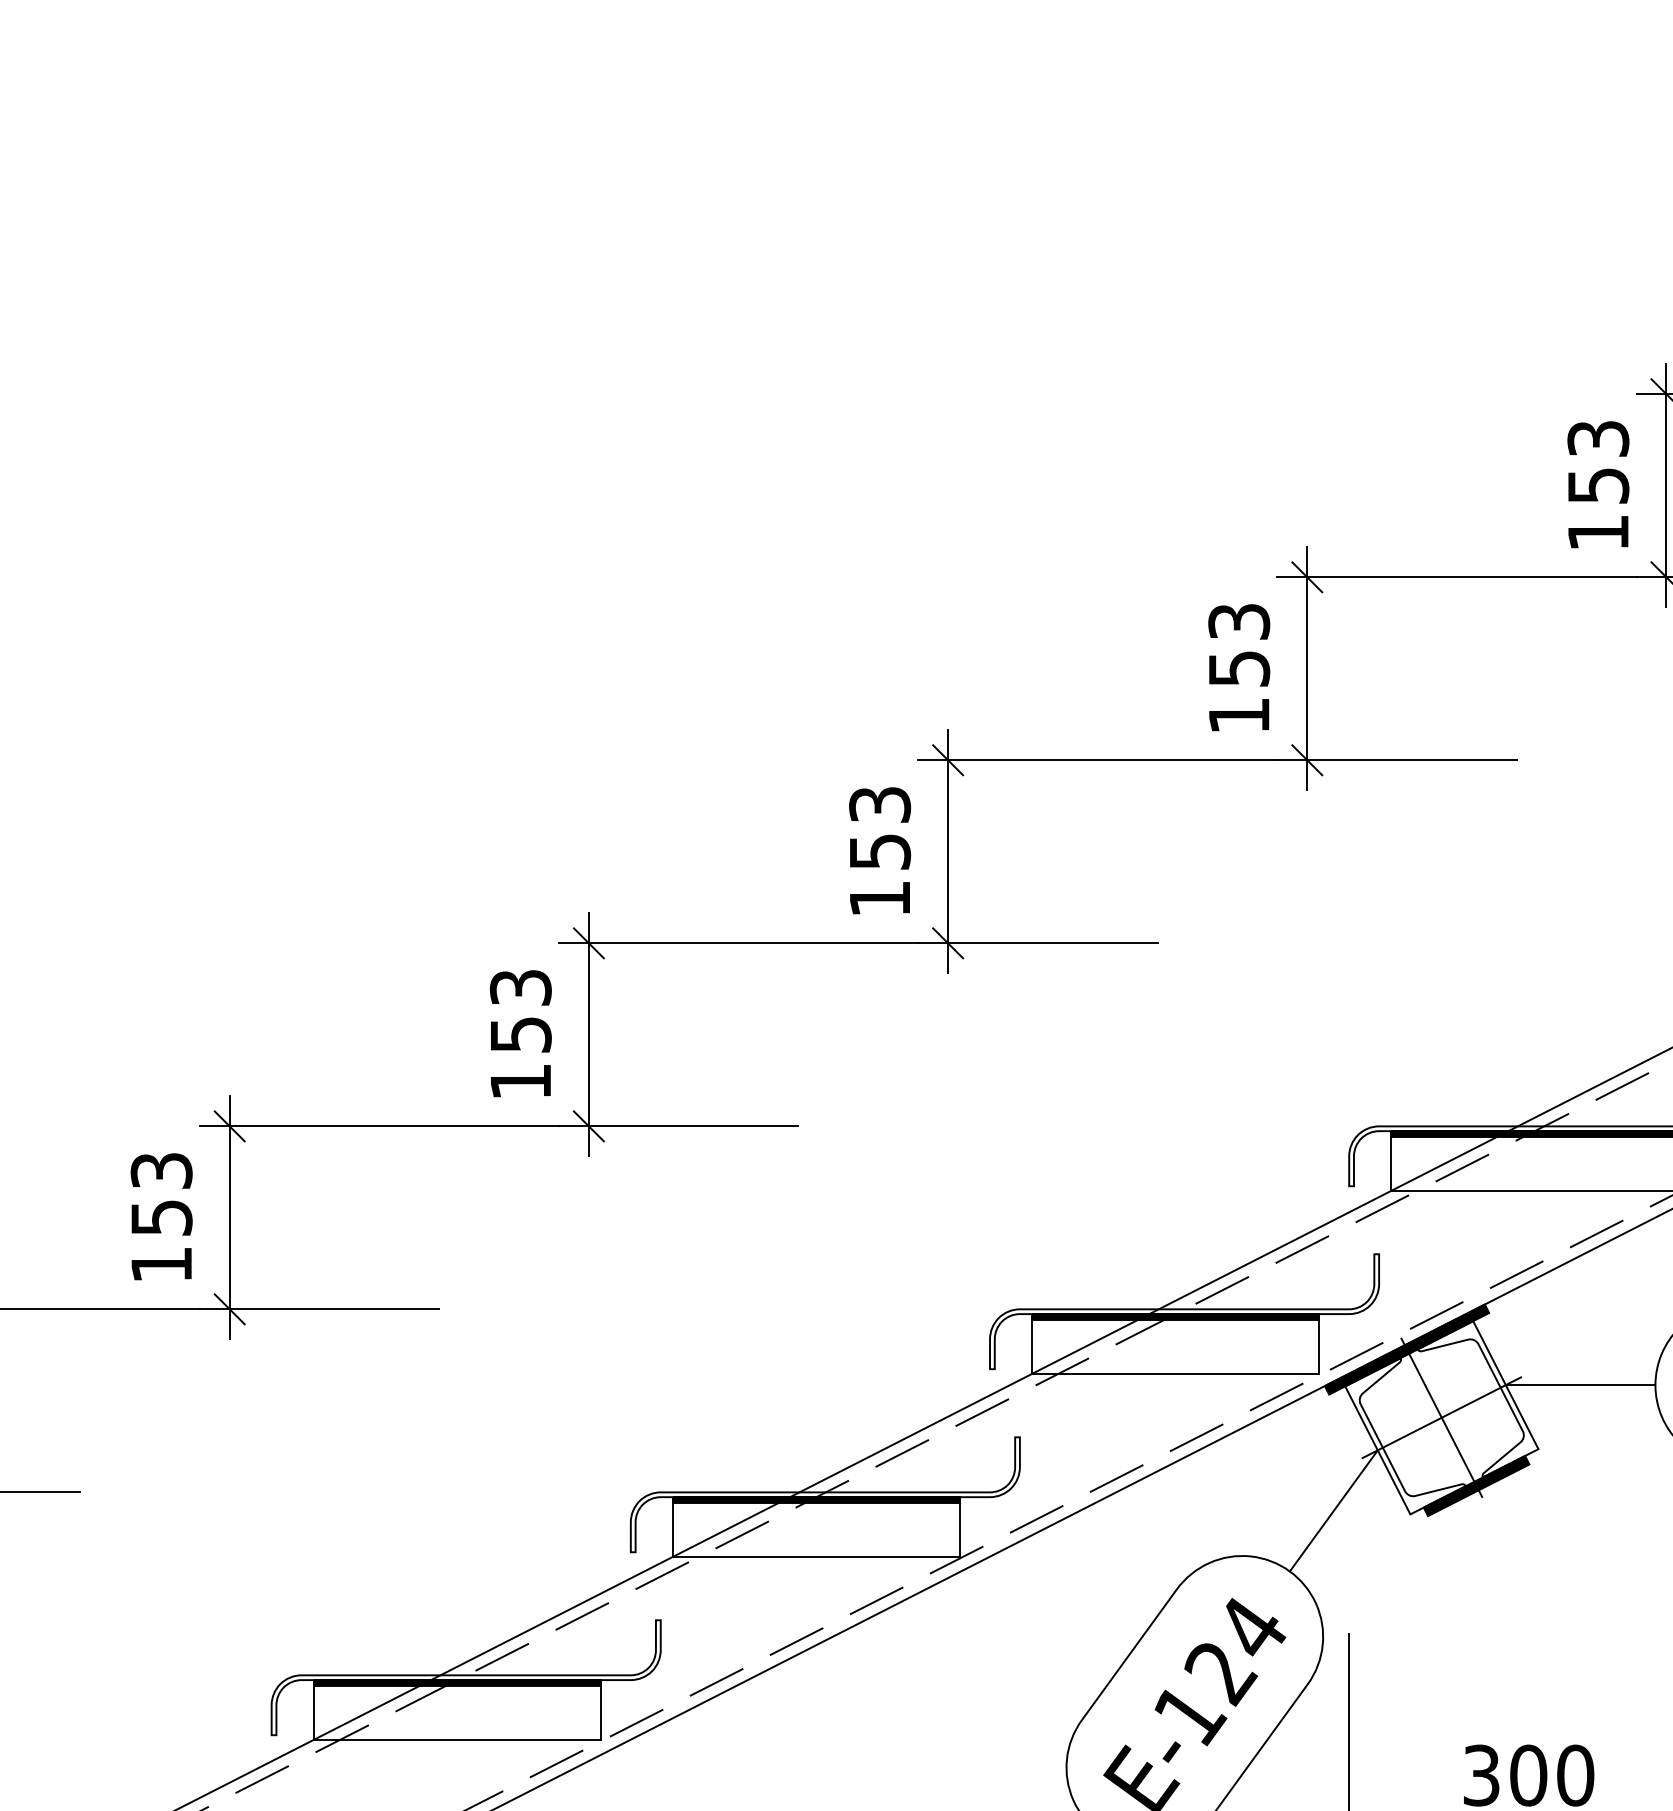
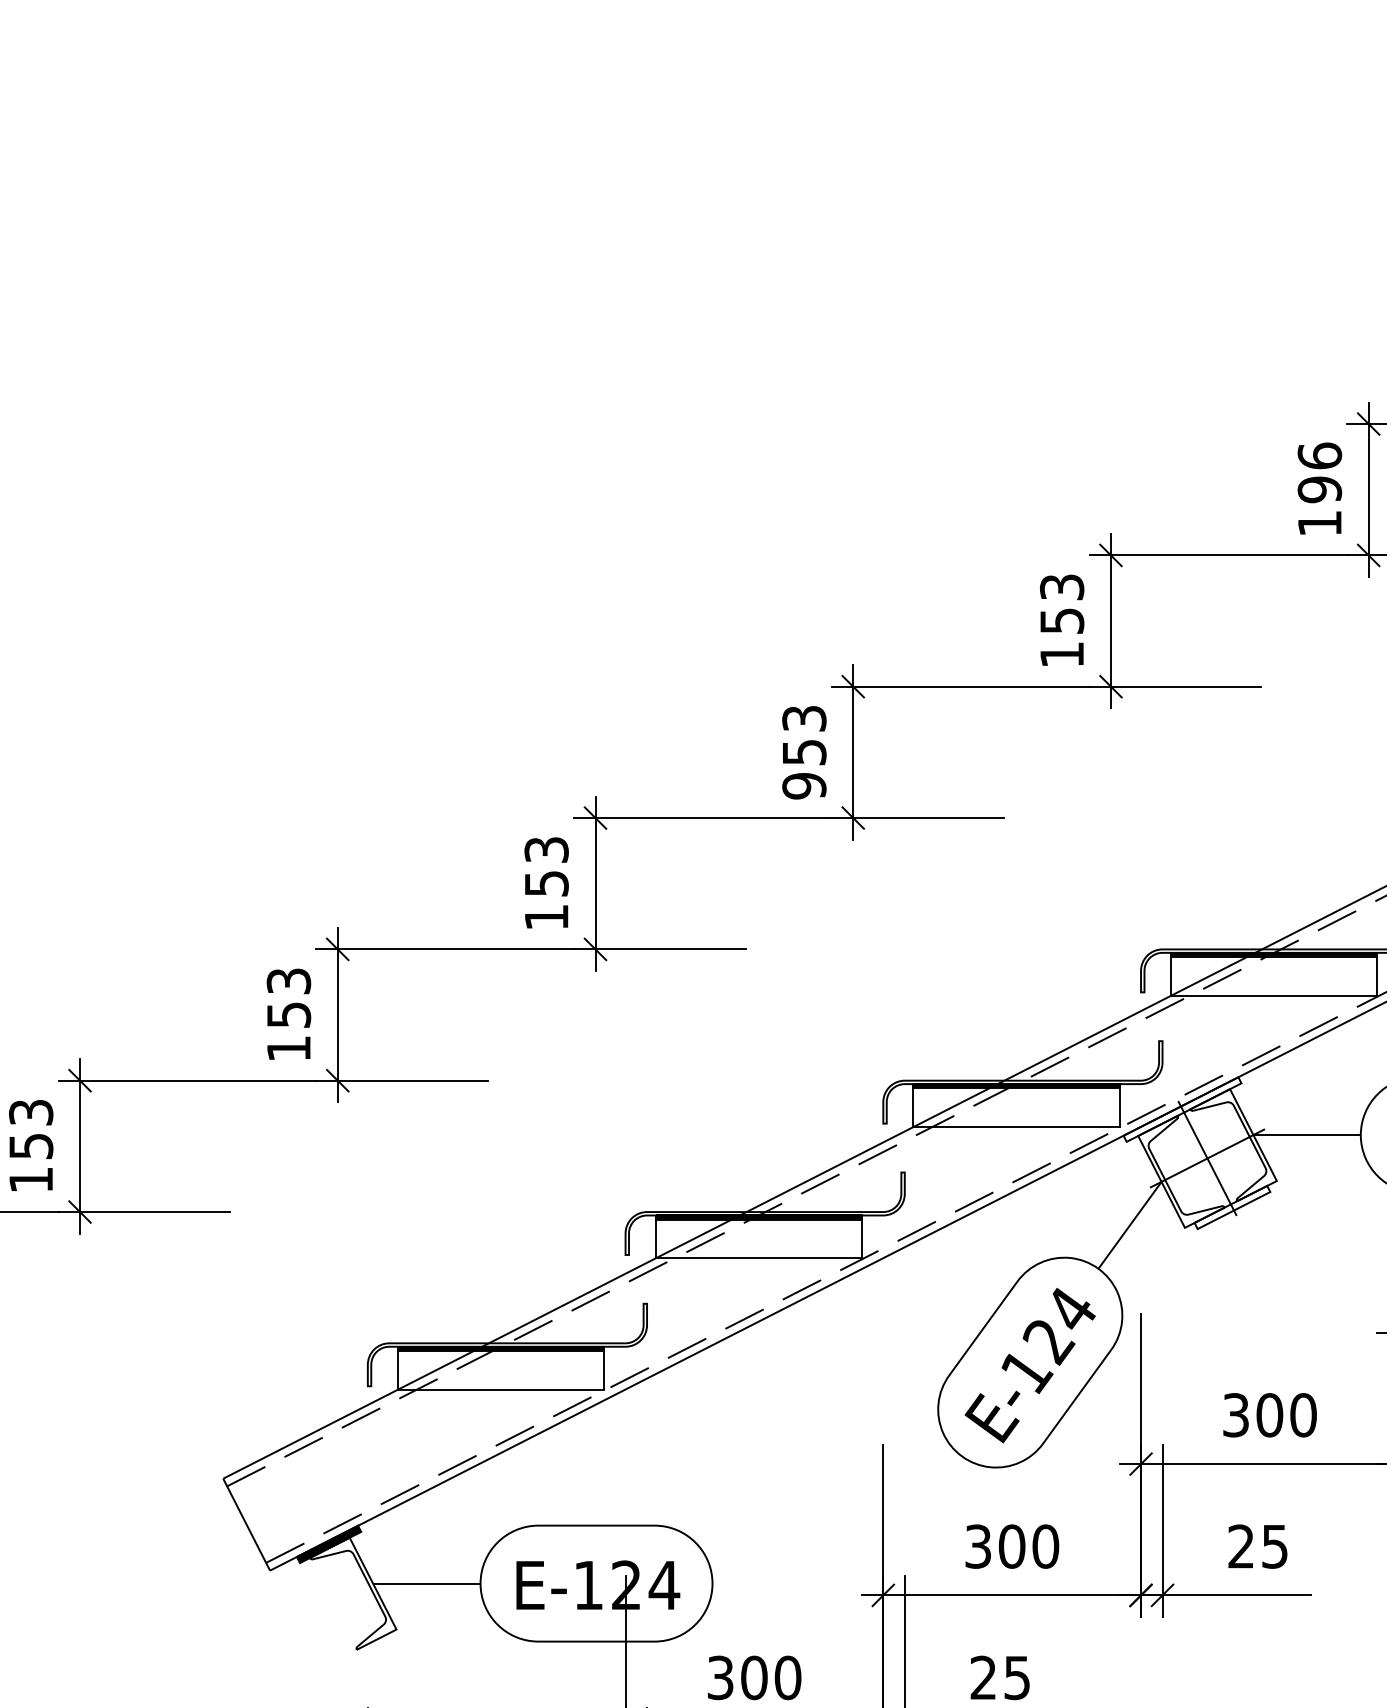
text: (1597, 461) -> (1319, 472), 153 -> 196
text: (880, 899) -> (804, 786), 153 -> 953
fill: (1406, 1349) -> (1182, 1109), removed
fill: (1476, 1486) -> (1232, 1207), removed

